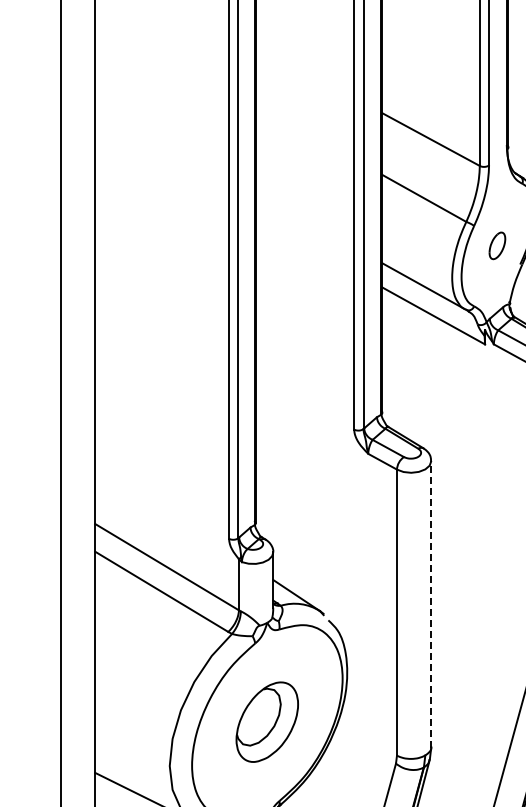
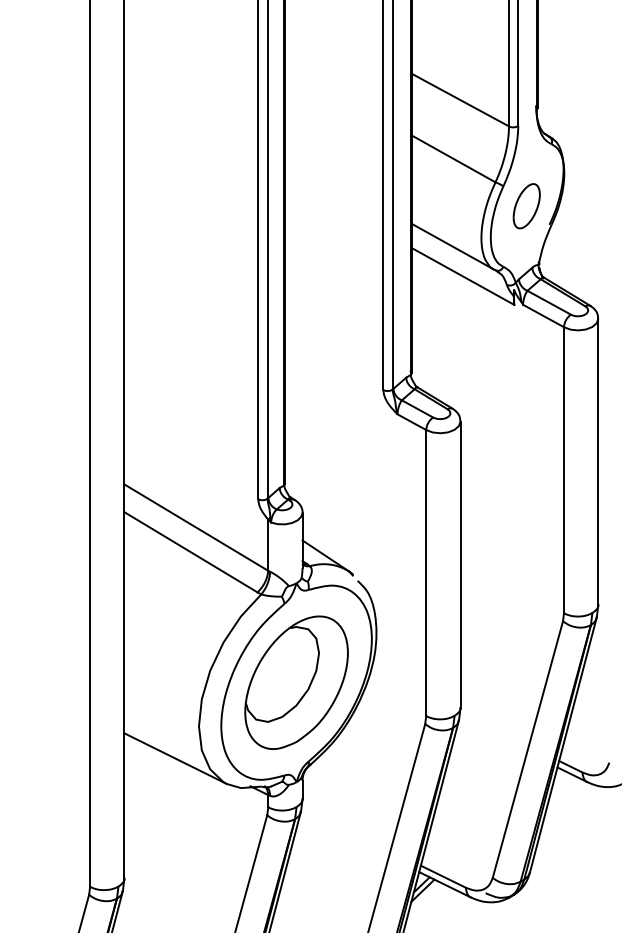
part: (497, 246) -> (526, 206), size x1.67
line: (431, 604) -> (460, 564), dashed -> solid
part: (267, 722) -> (296, 682), size x1.67

